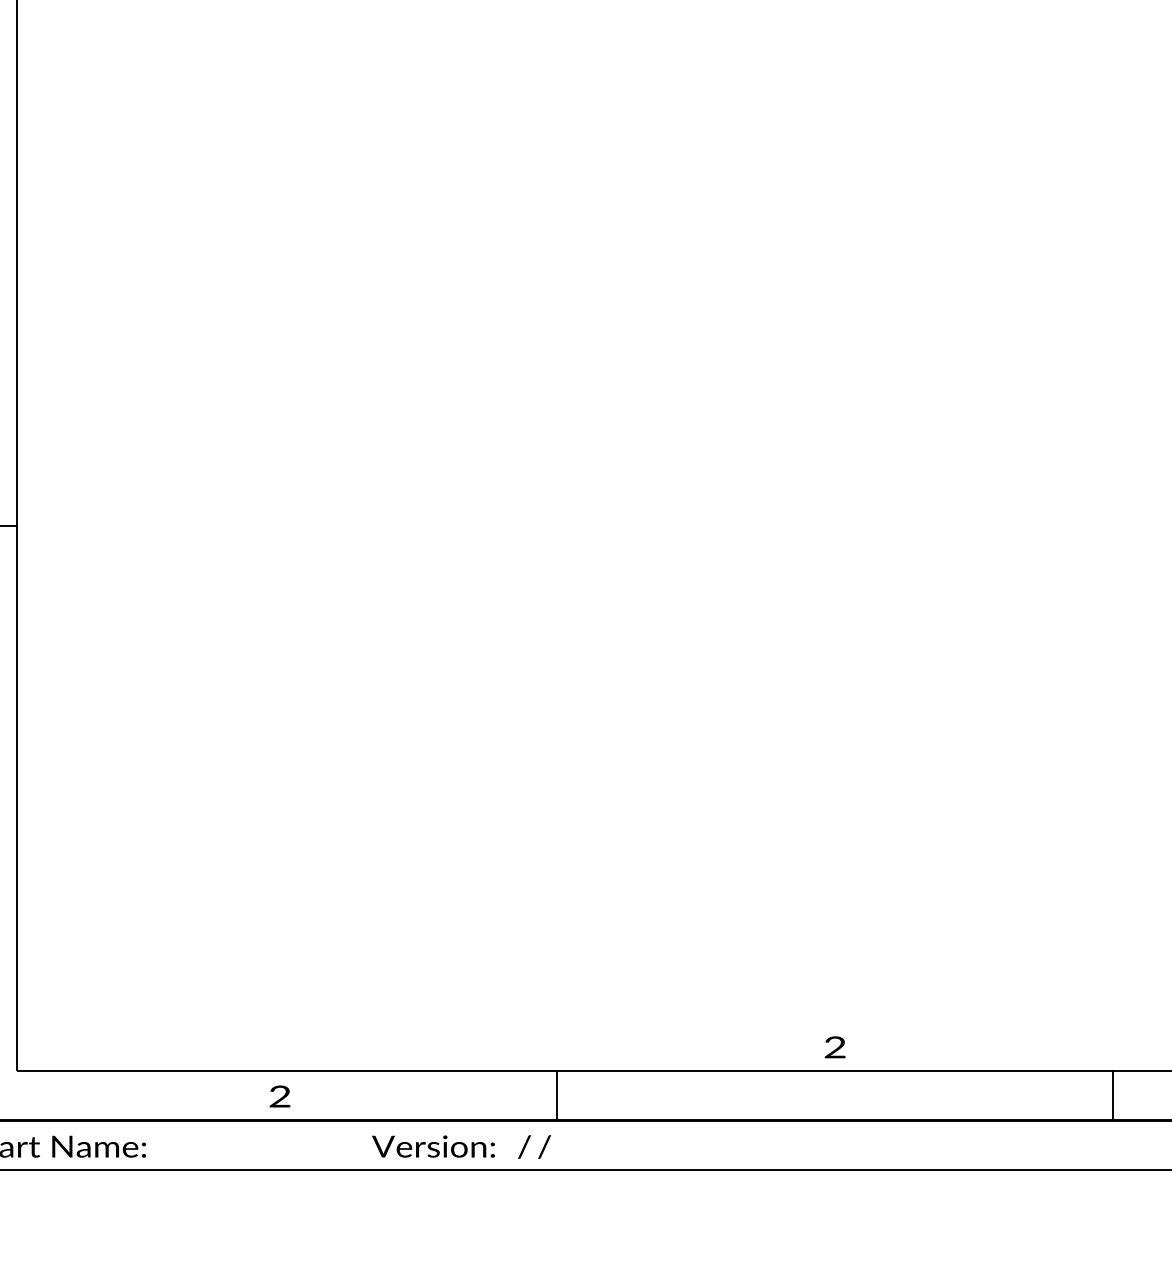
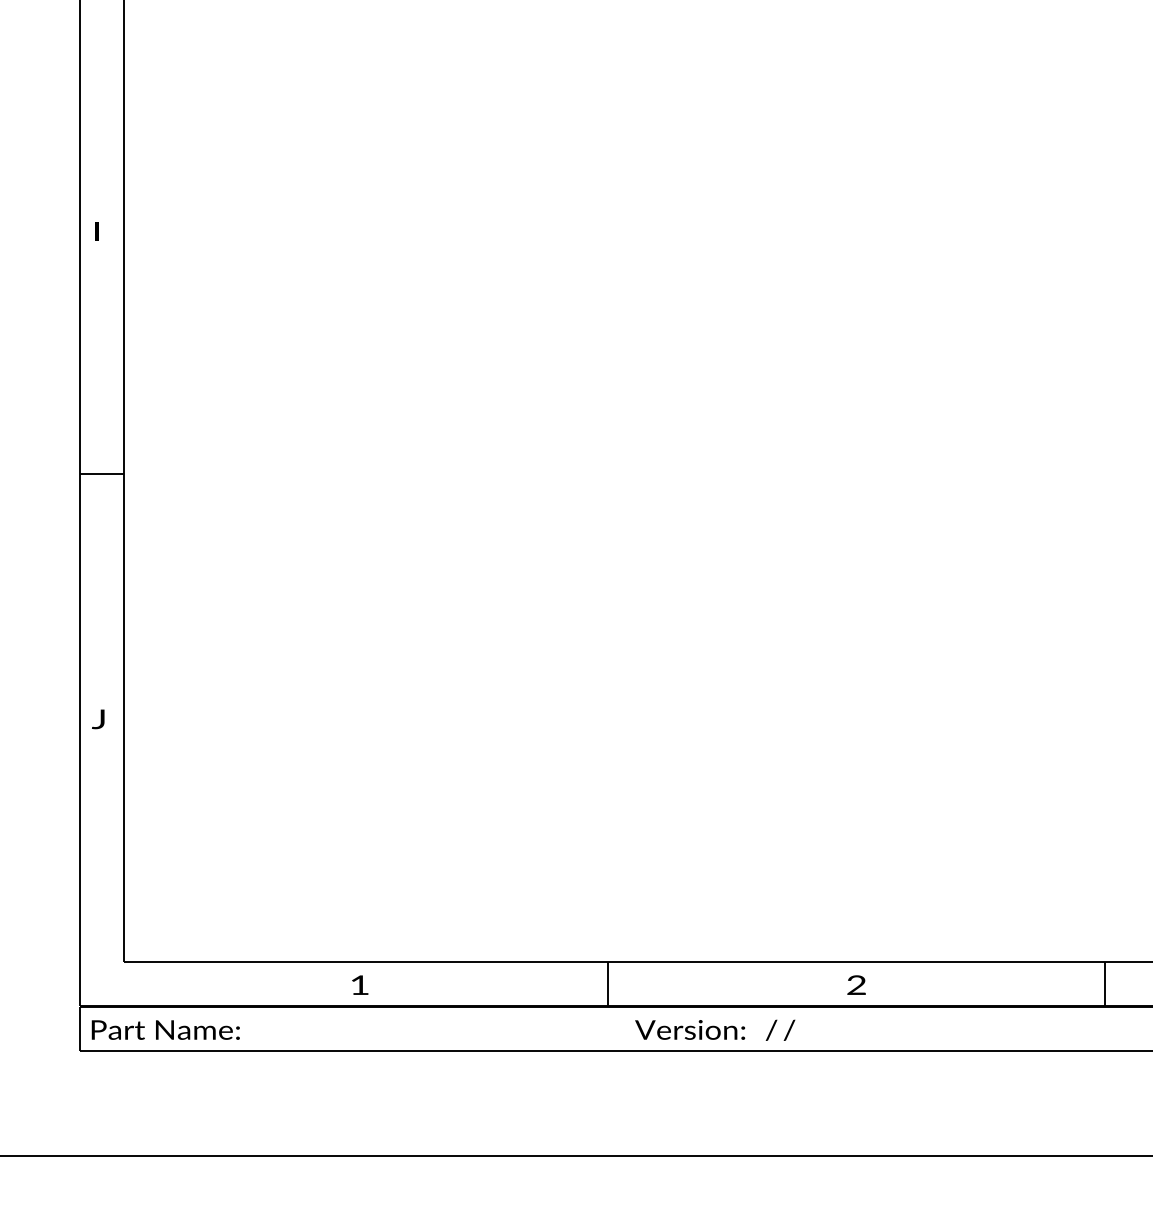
text: (835, 1046) -> (856, 984), moved
text: (279, 1095) -> (359, 984), 2 -> 1
text: (461, 1146) -> (715, 1029), moved

